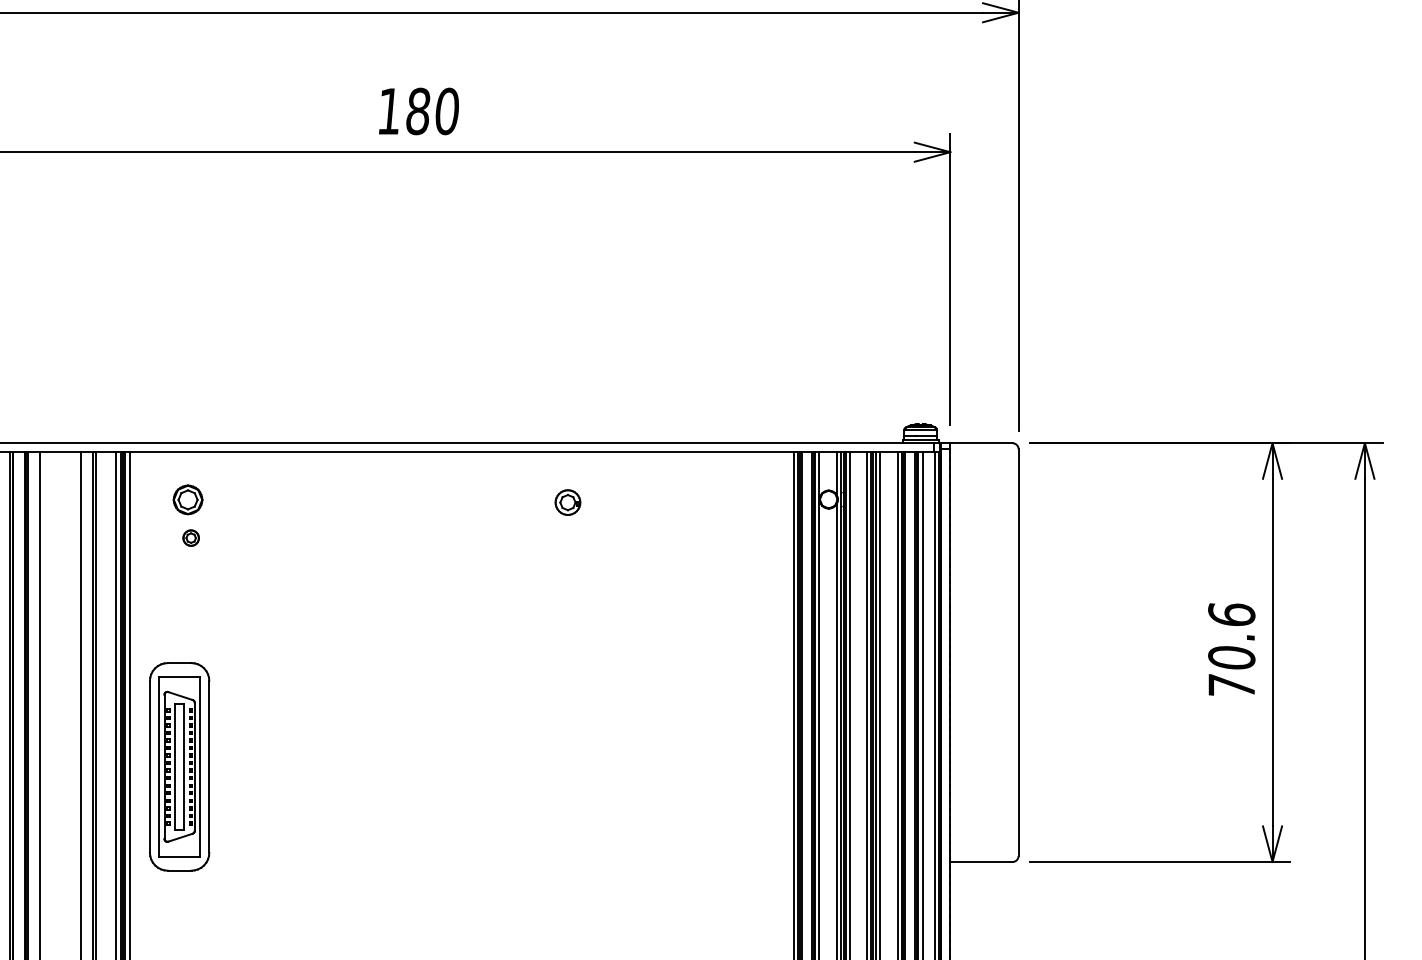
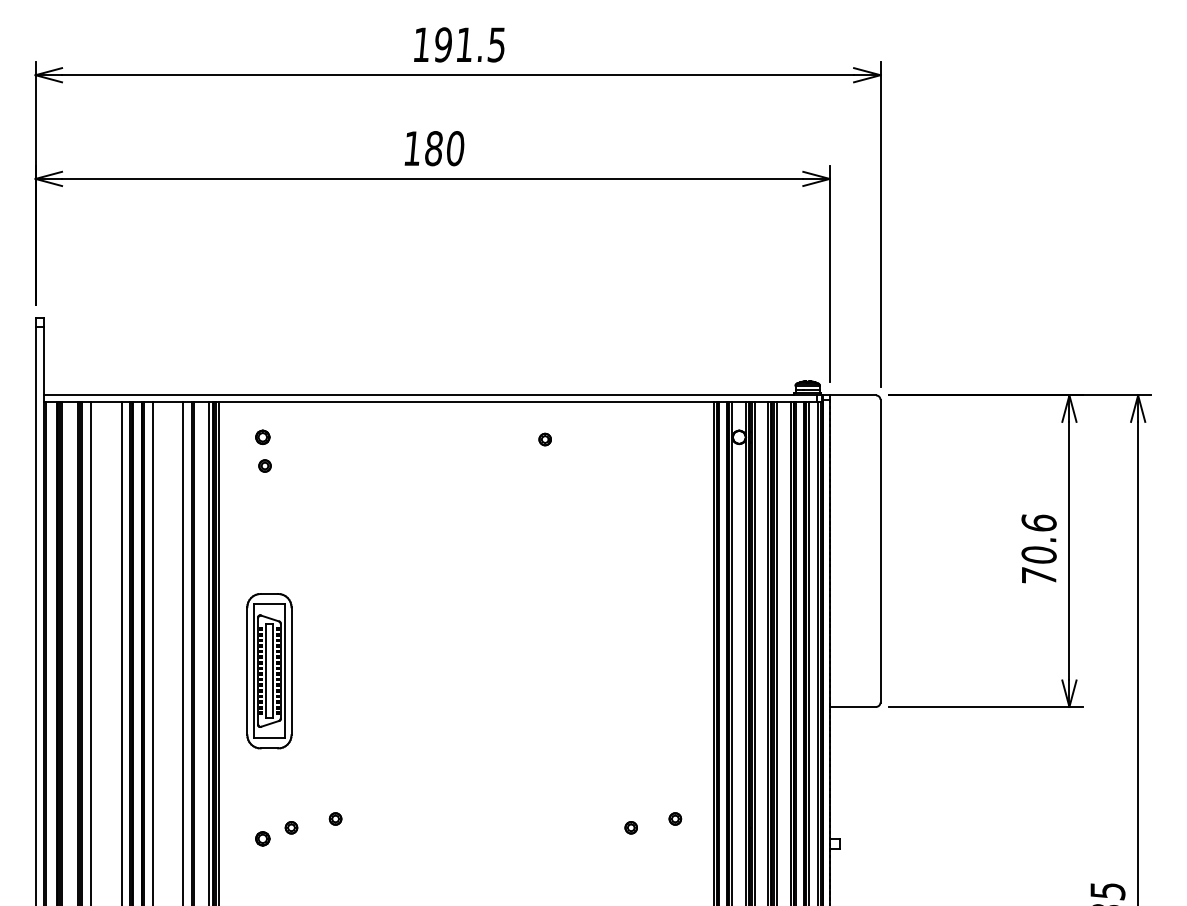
part: (187, 498) -> (262, 436), size x0.62
part: (566, 502) -> (544, 439), size x0.62
part: (179, 767) -> (269, 671), moved

